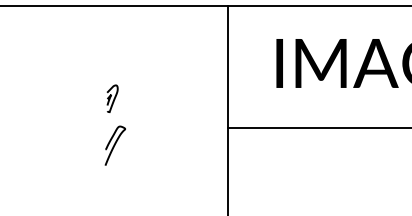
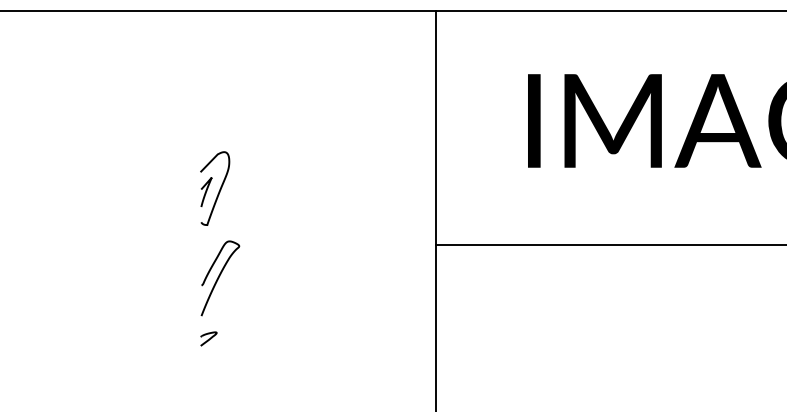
part: (112, 98) -> (214, 187), size x1.43
part: (109, 177) -> (209, 338), added

